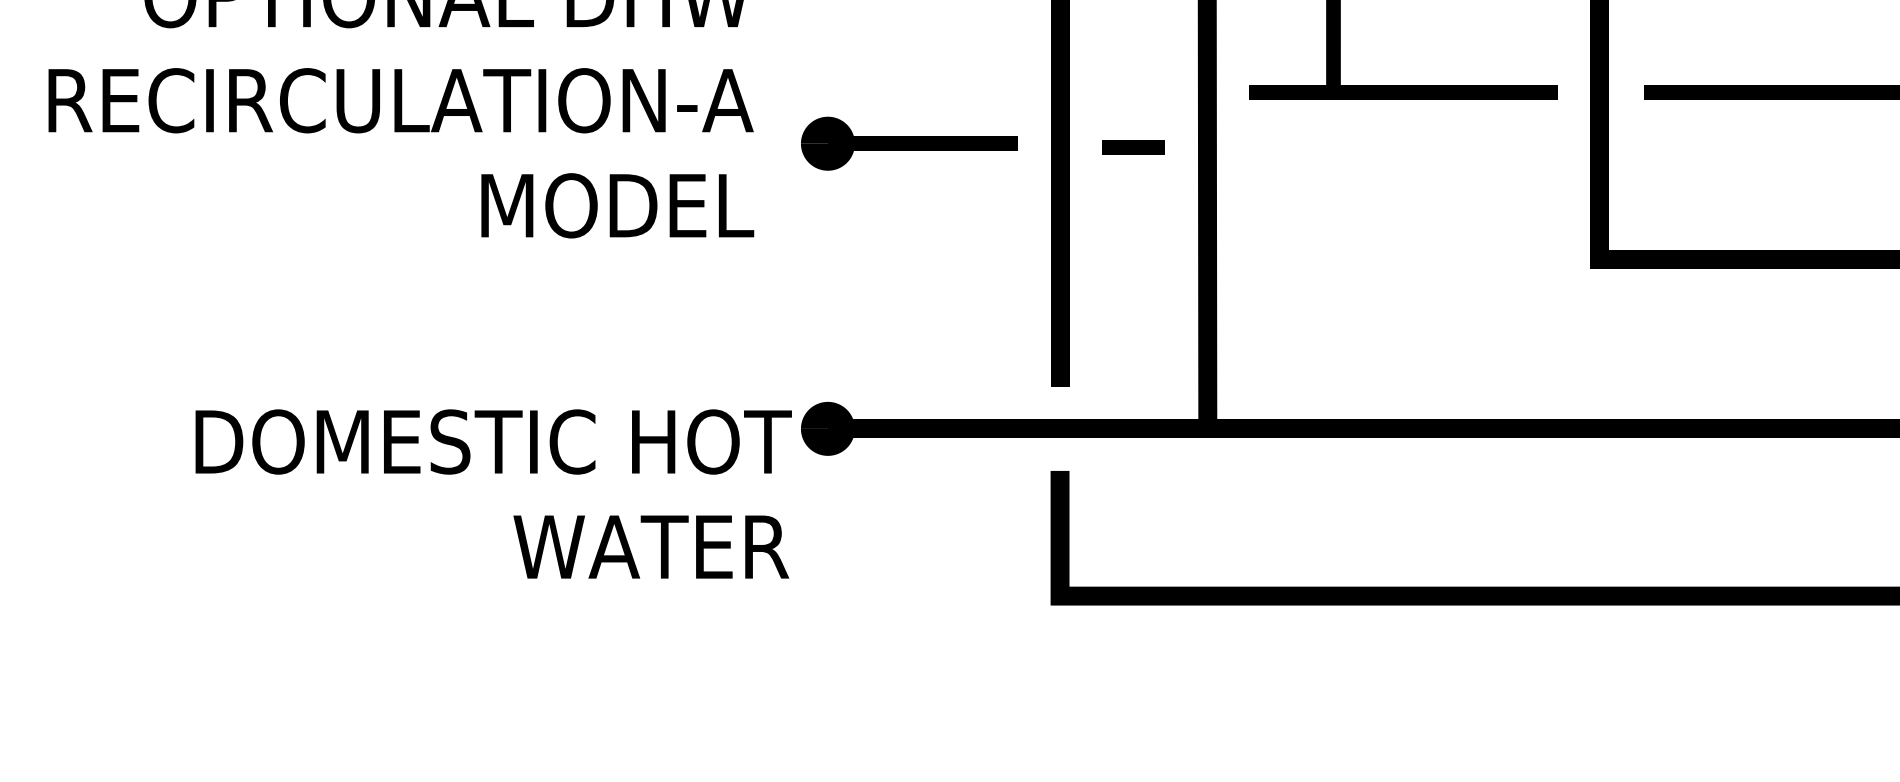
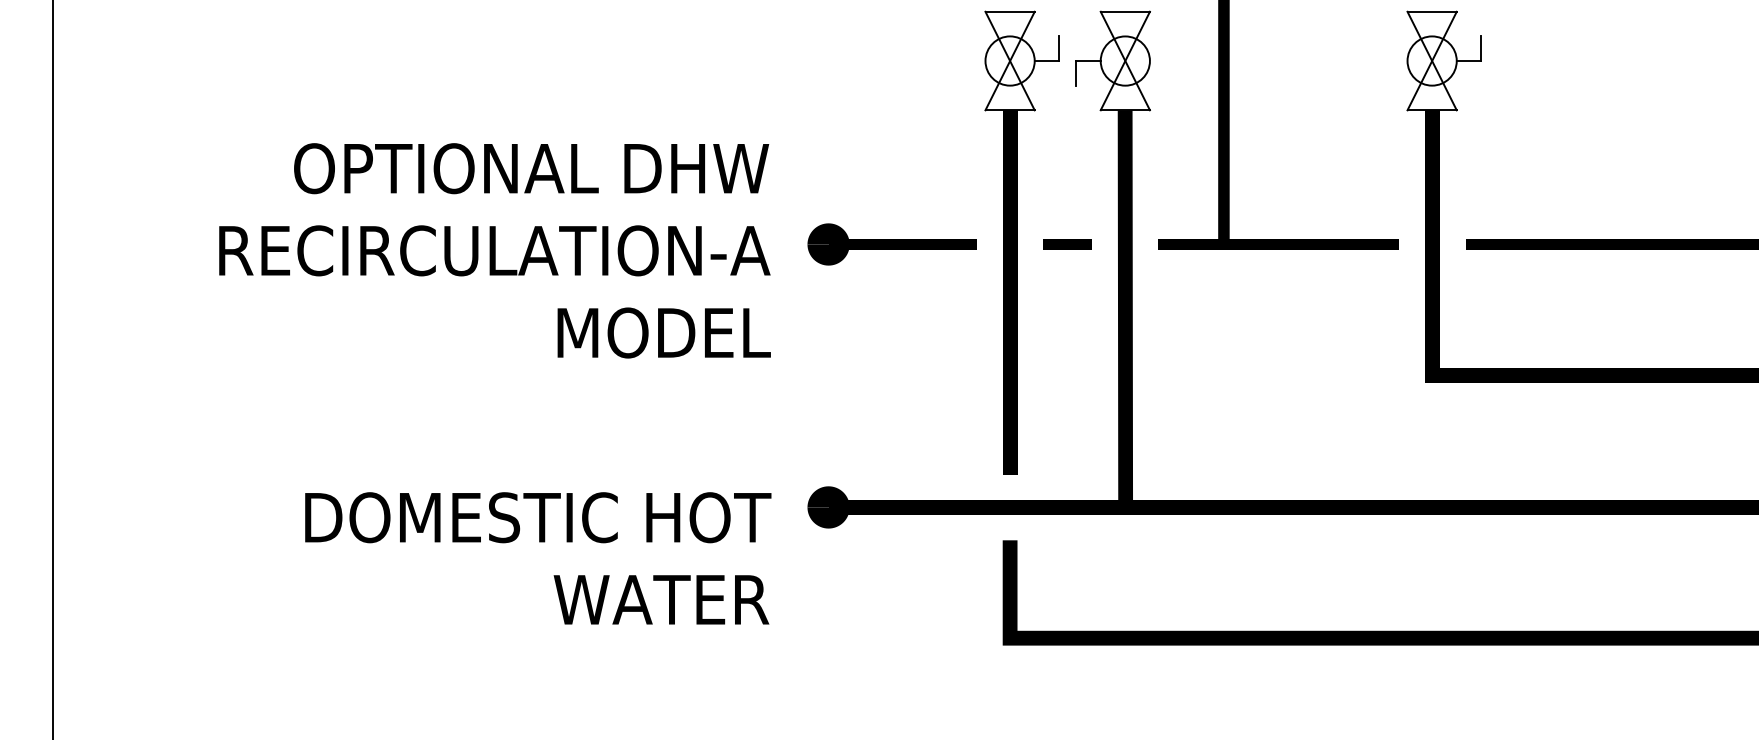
part: (908, 143) -> (891, 244), moved
line: (1133, 147) -> (1067, 244), moved
text: (493, 494) -> (538, 558), moved

